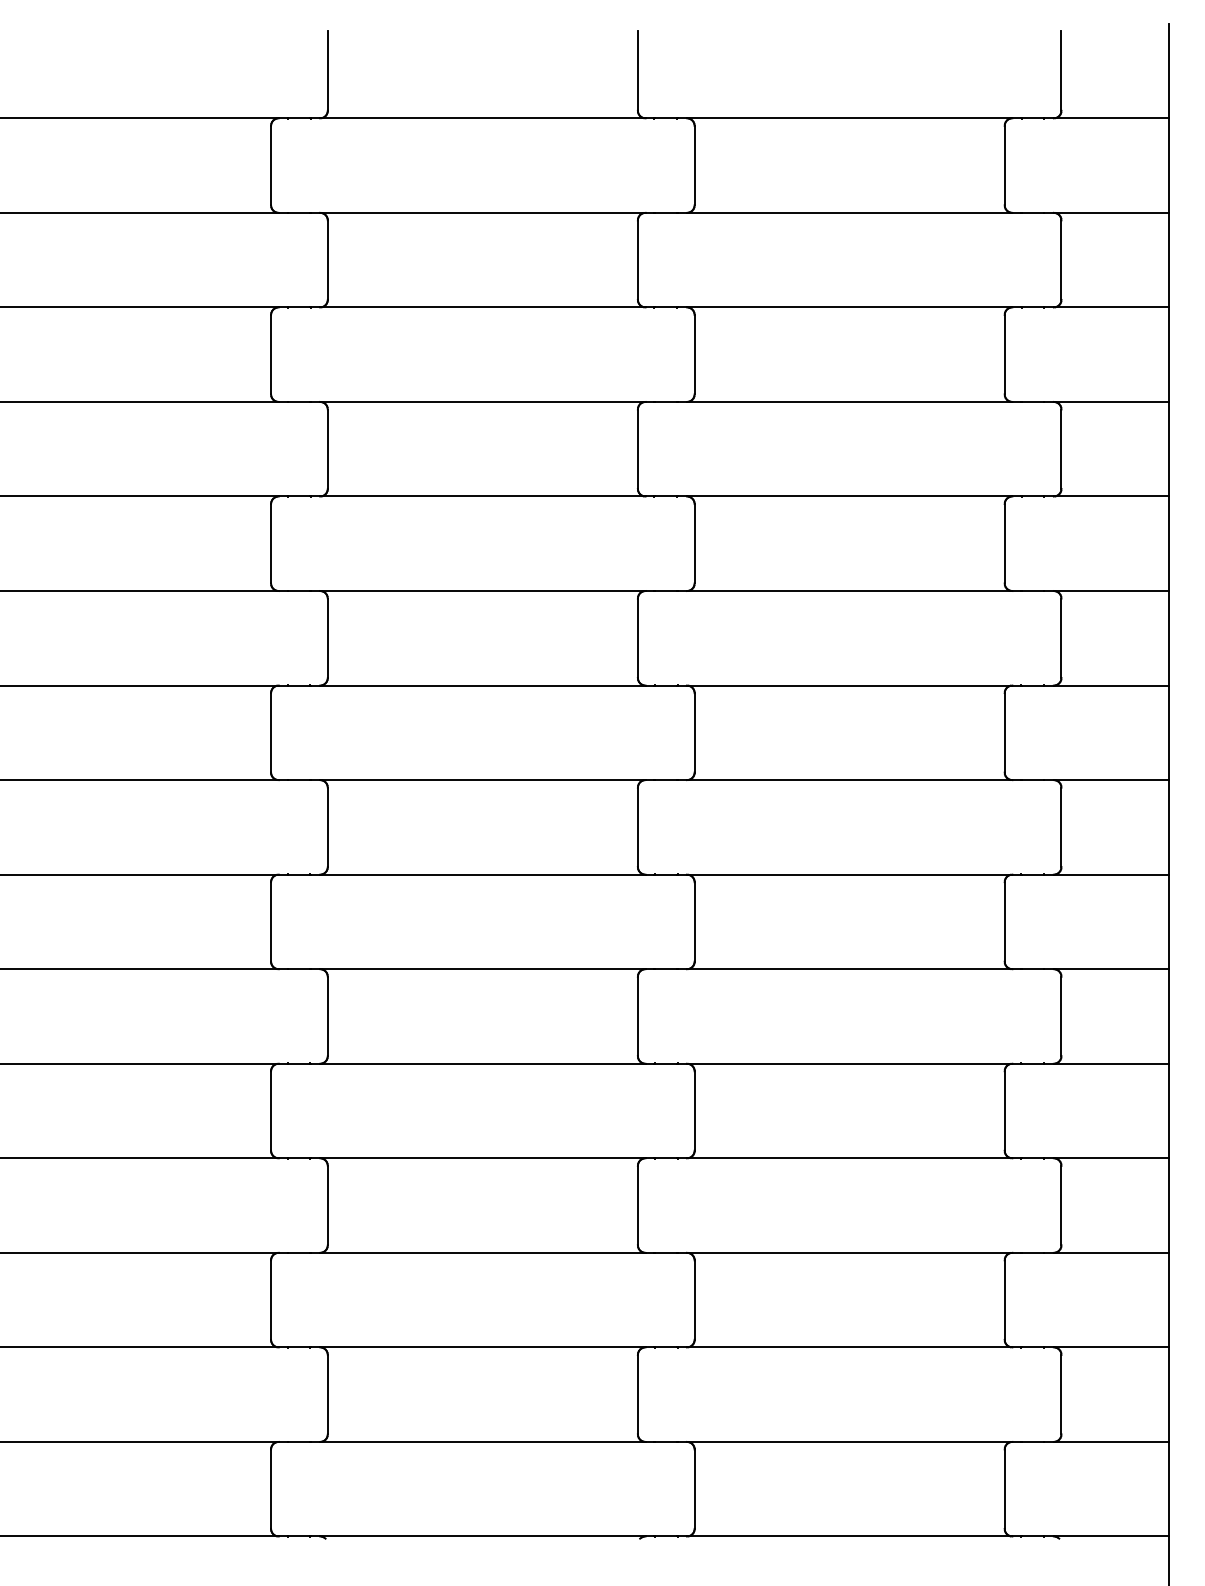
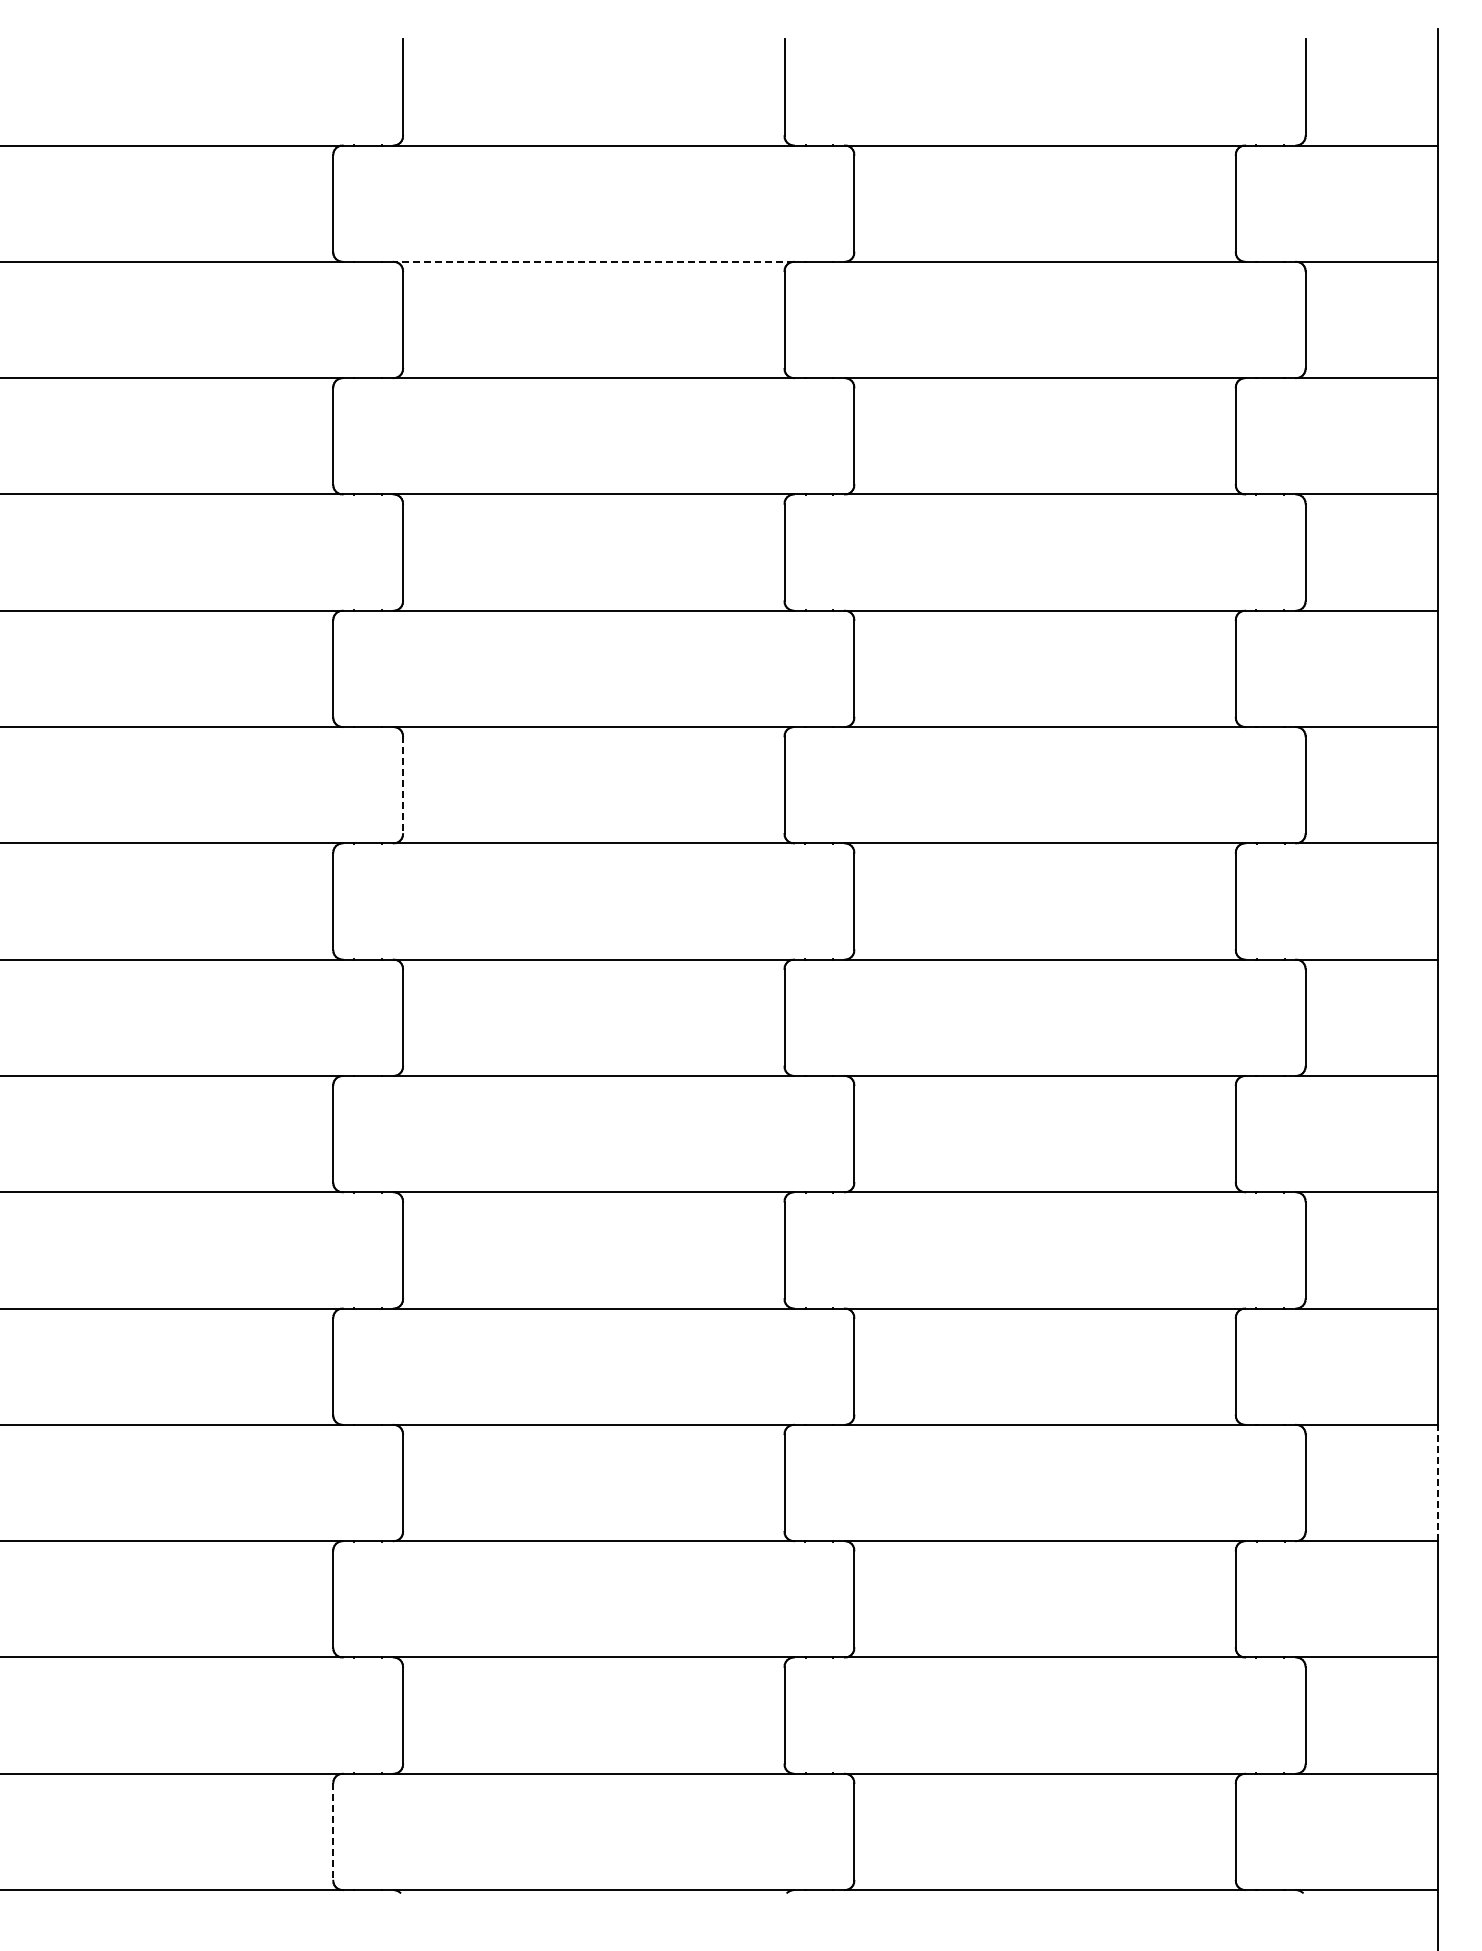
line: (482, 212) -> (593, 261), solid -> dashed
line: (328, 638) -> (403, 785), solid -> dashed
line: (1168, 1205) -> (1437, 1482), solid -> dashed
line: (271, 1488) -> (333, 1831), solid -> dashed

